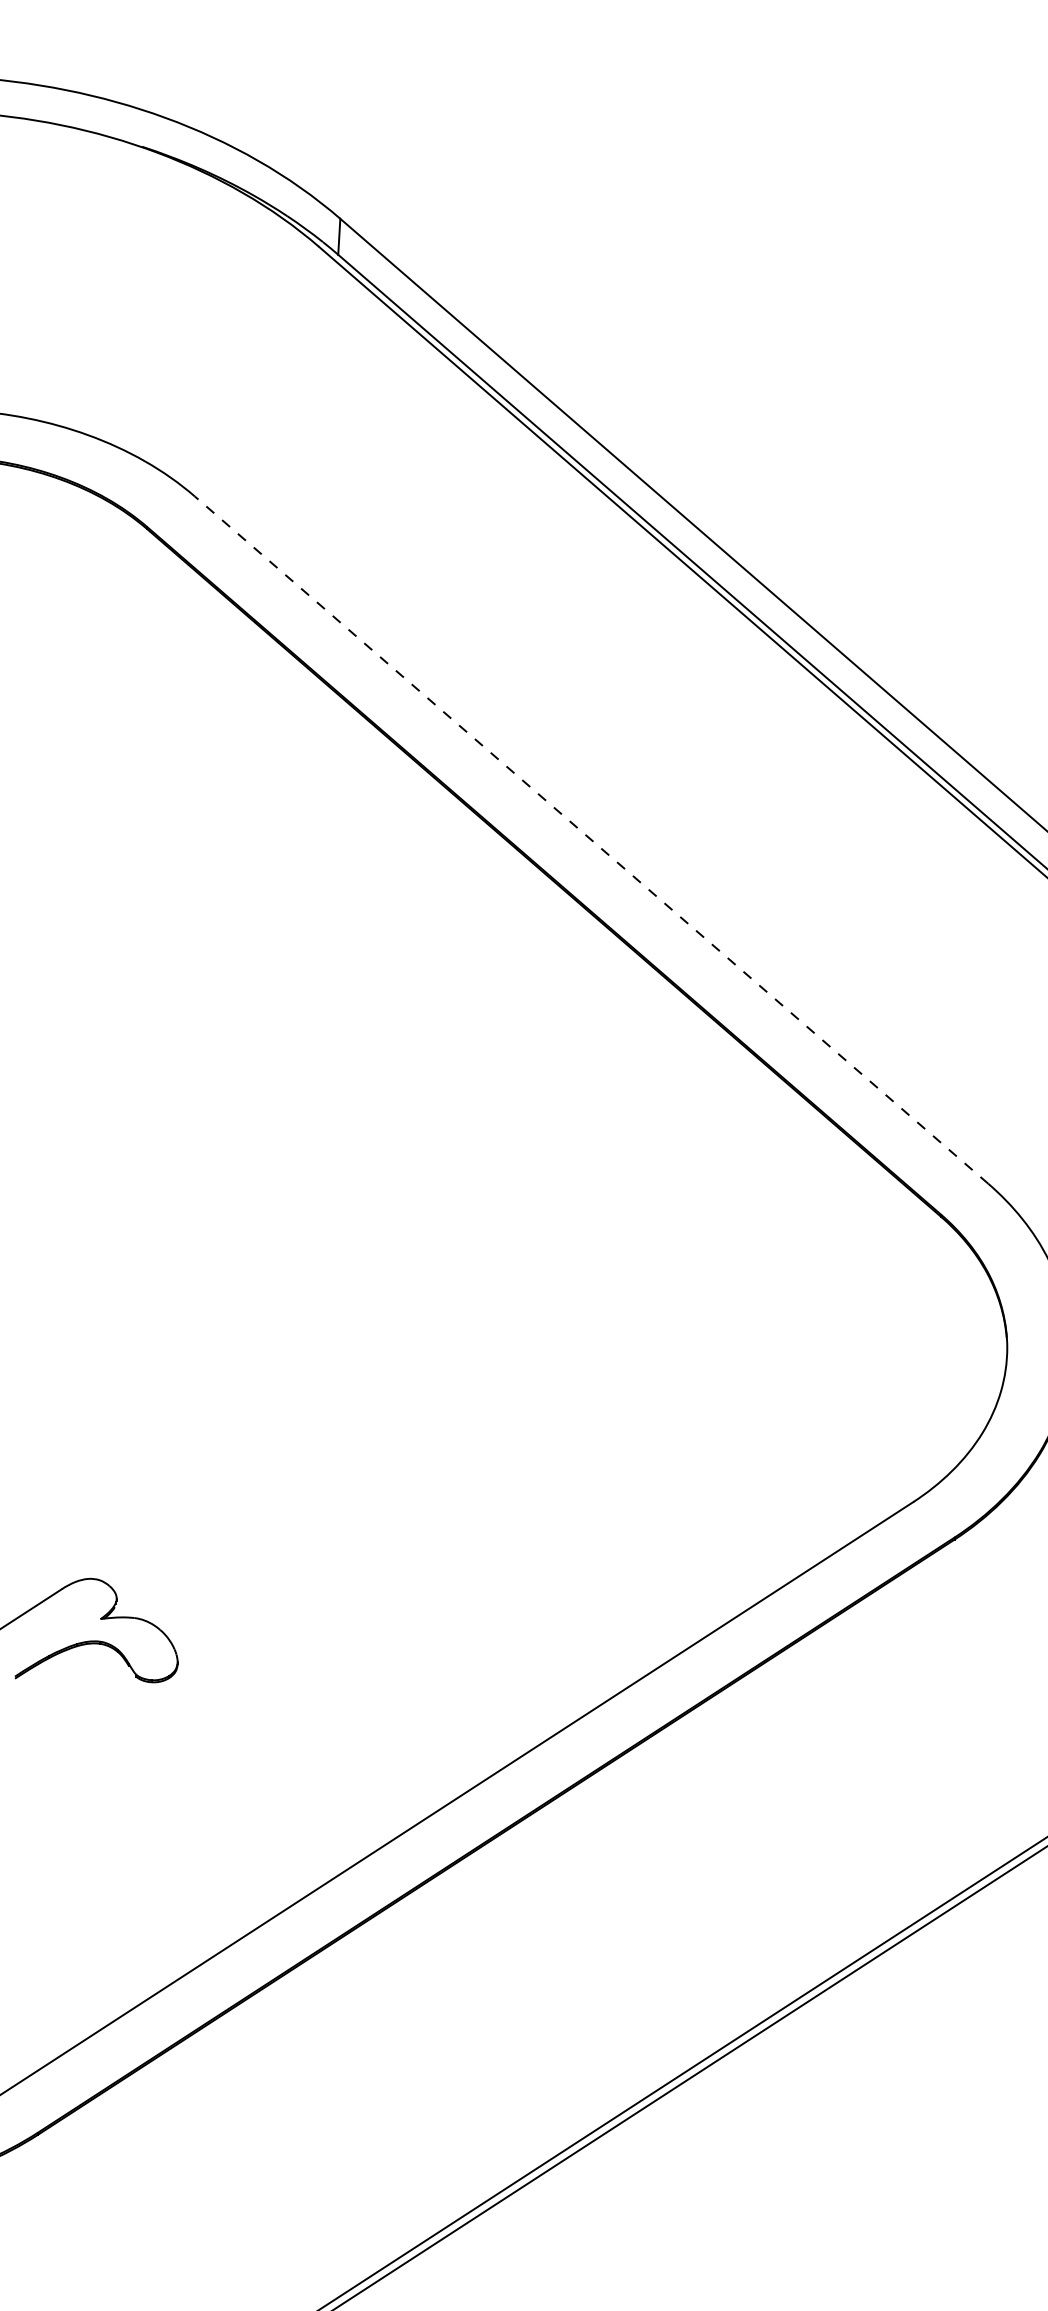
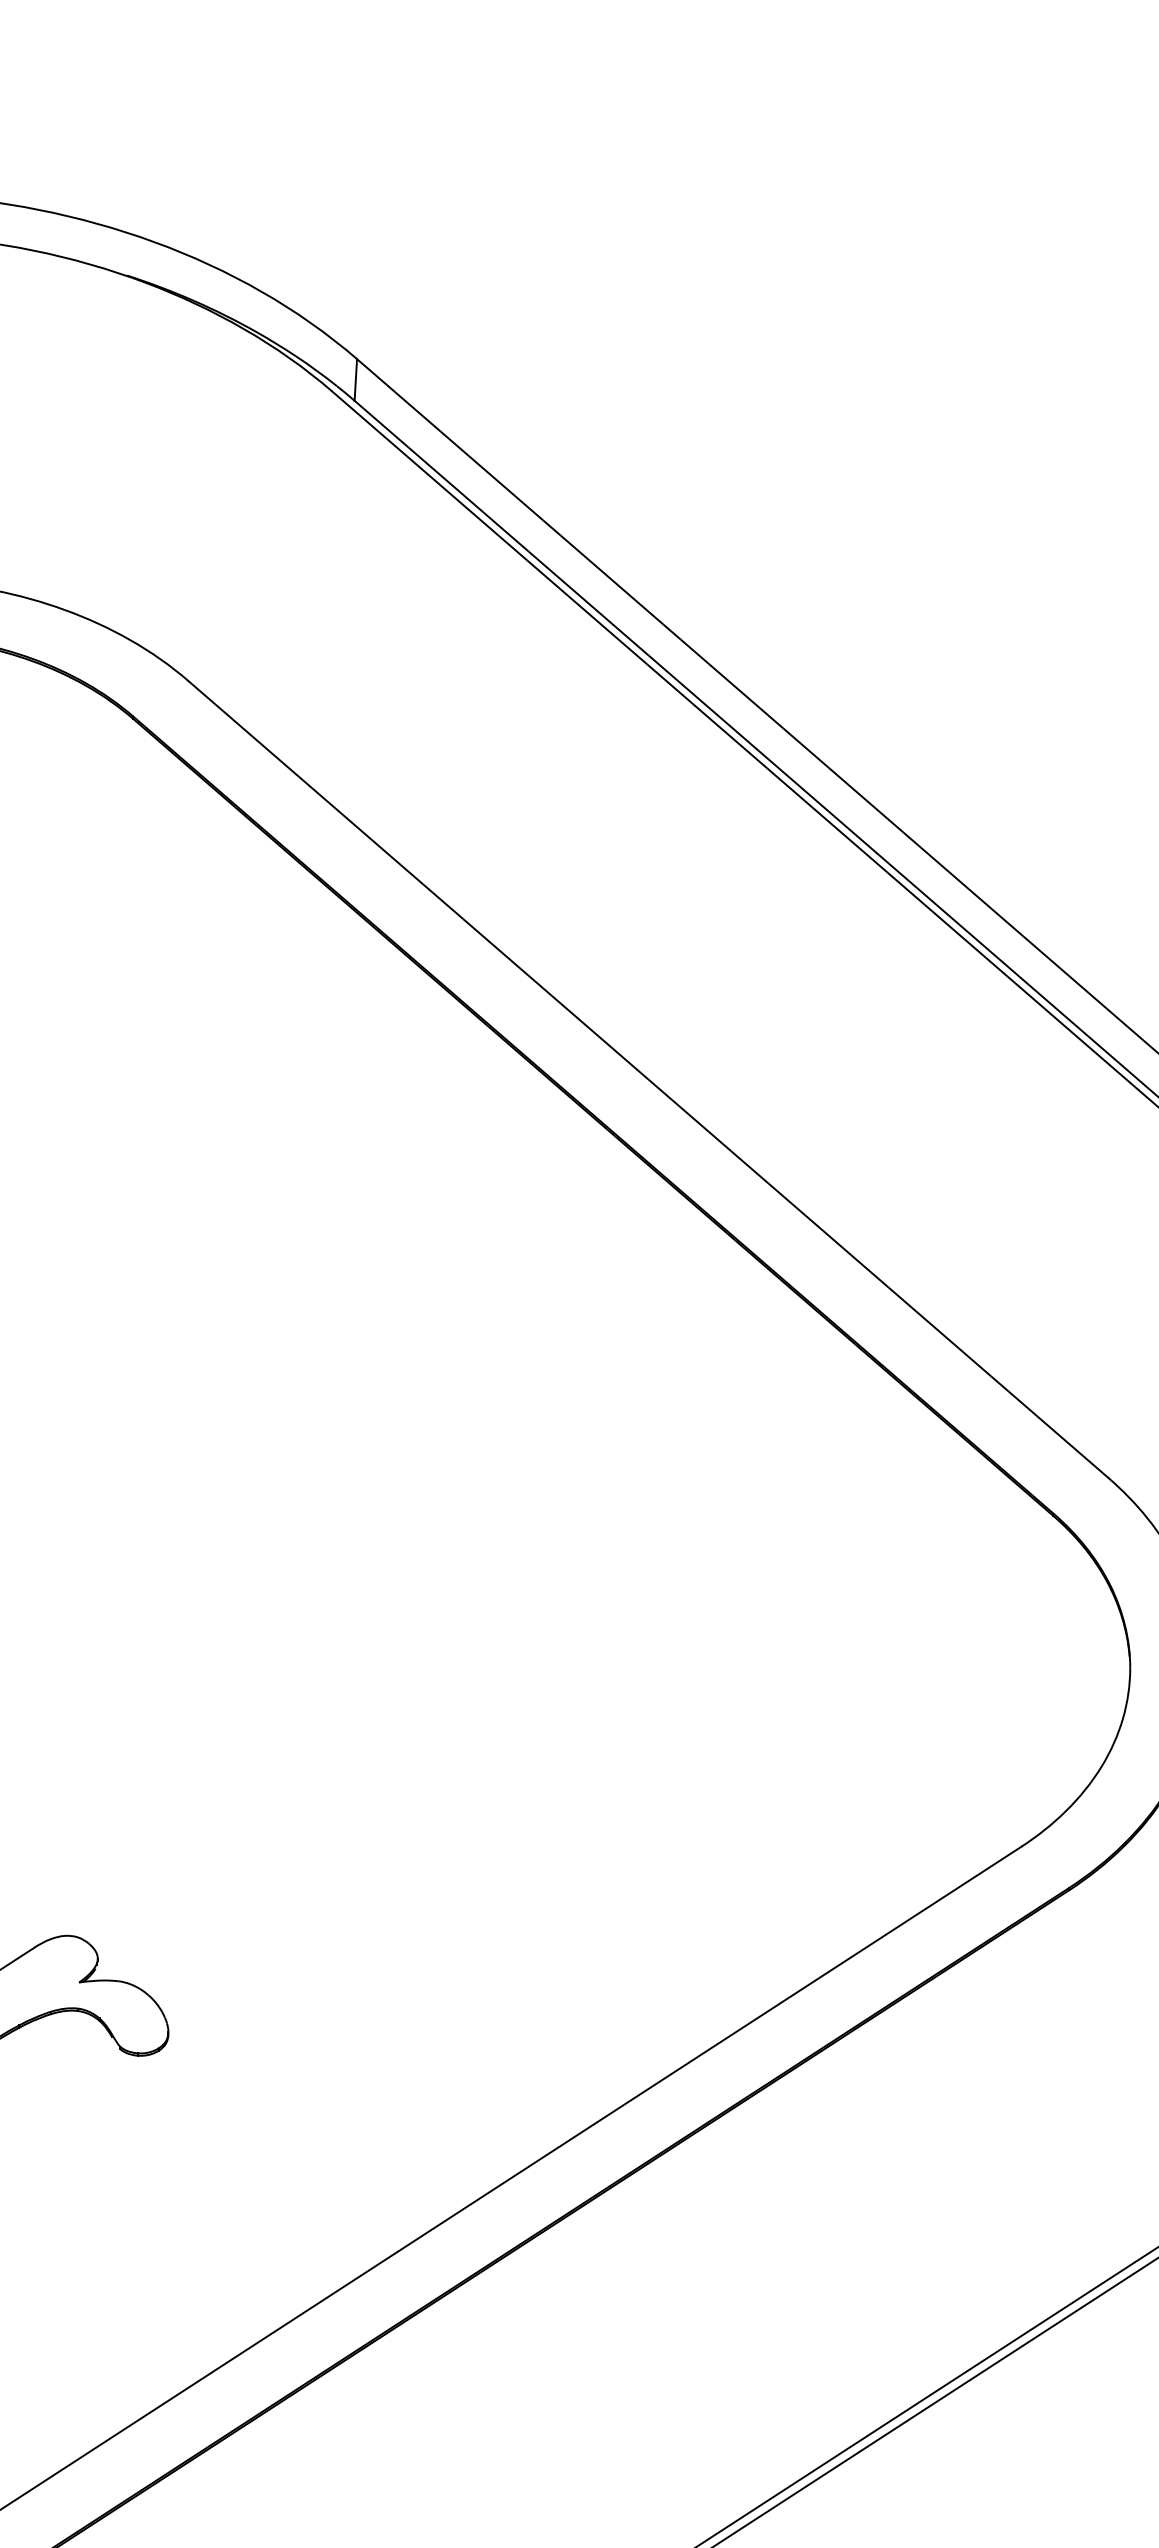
line: (591, 840) -> (648, 1079), dashed -> solid

